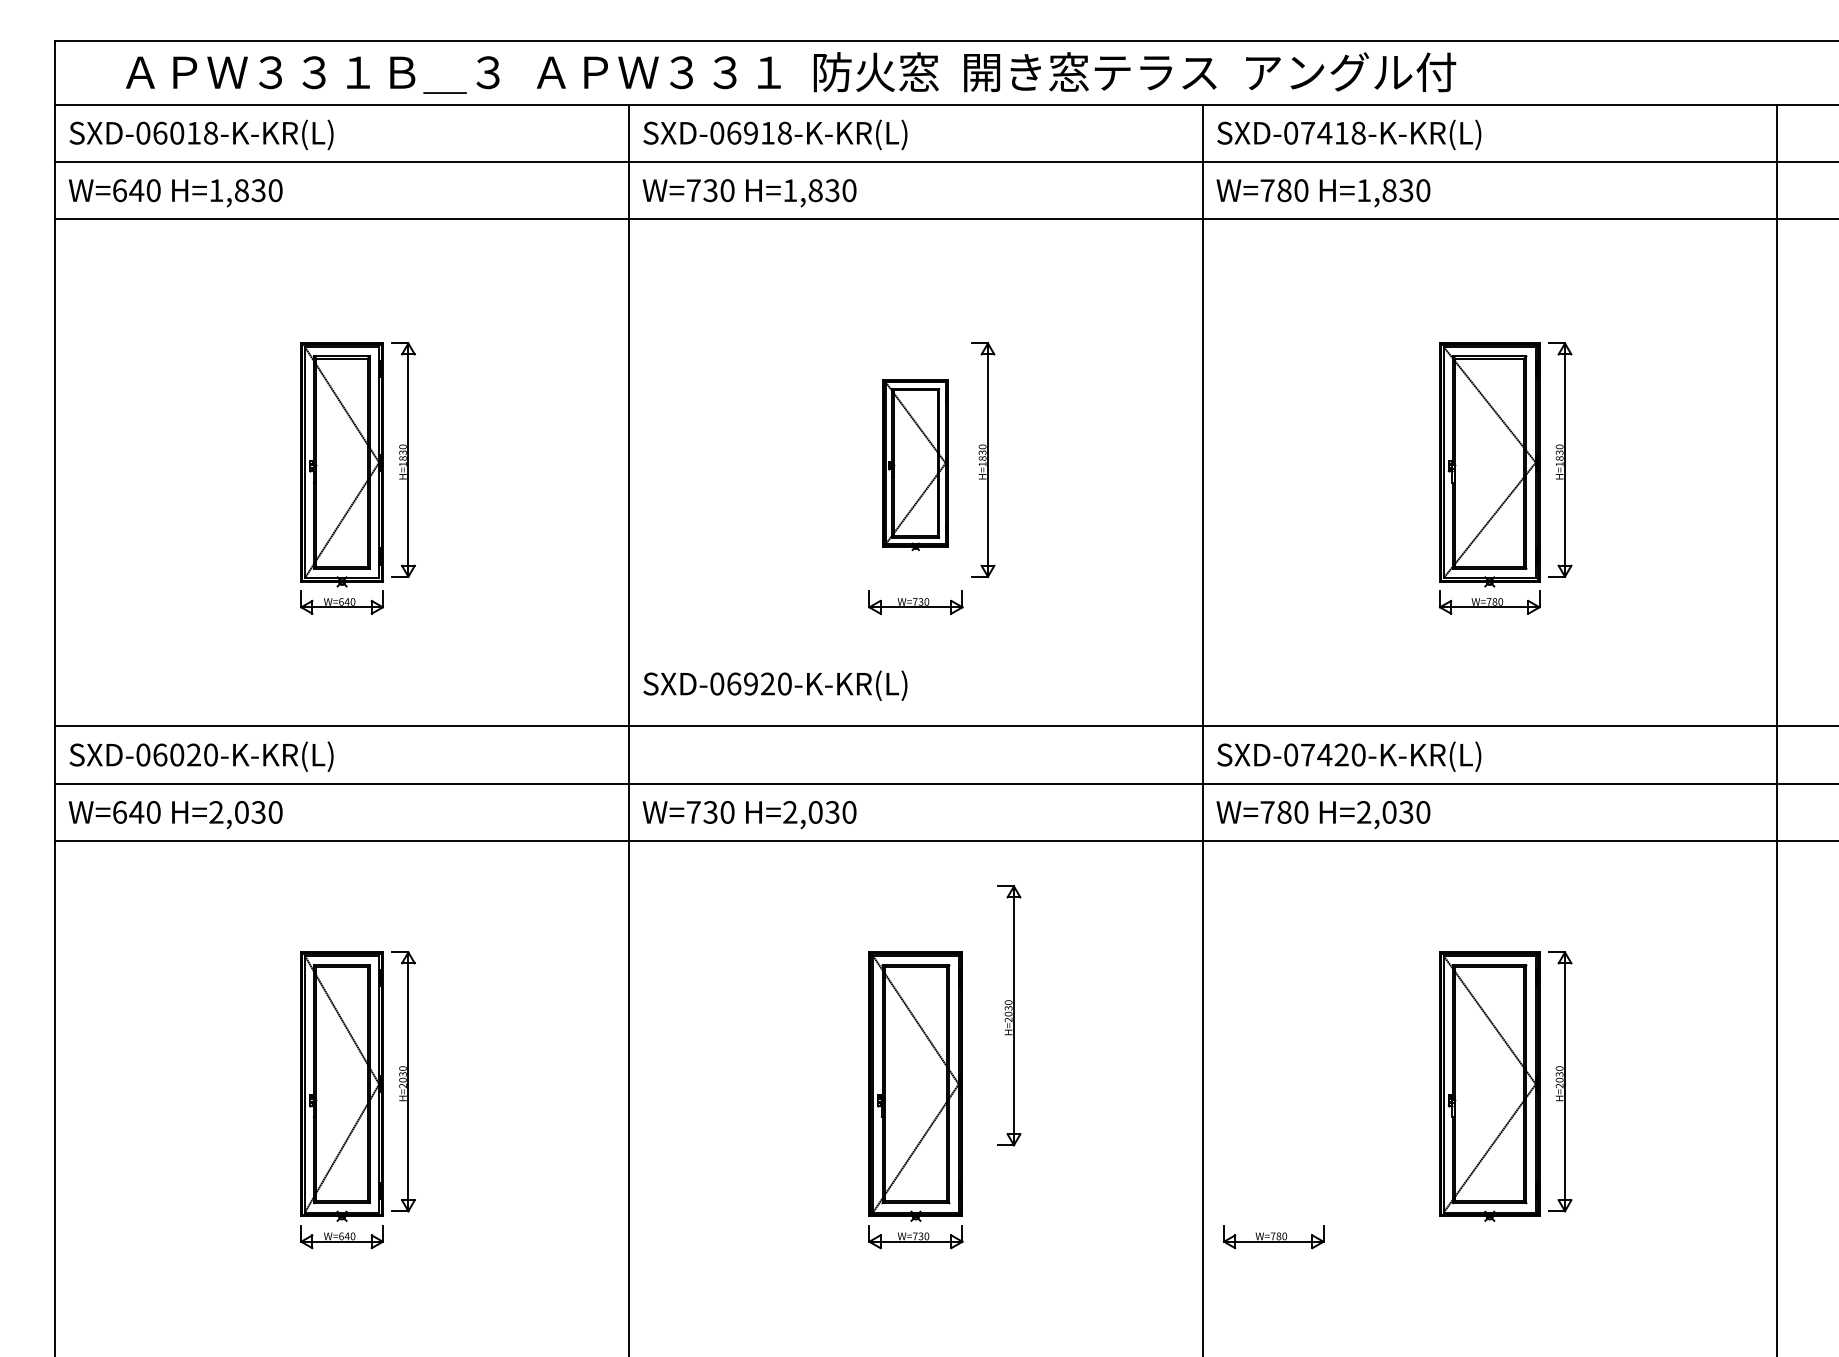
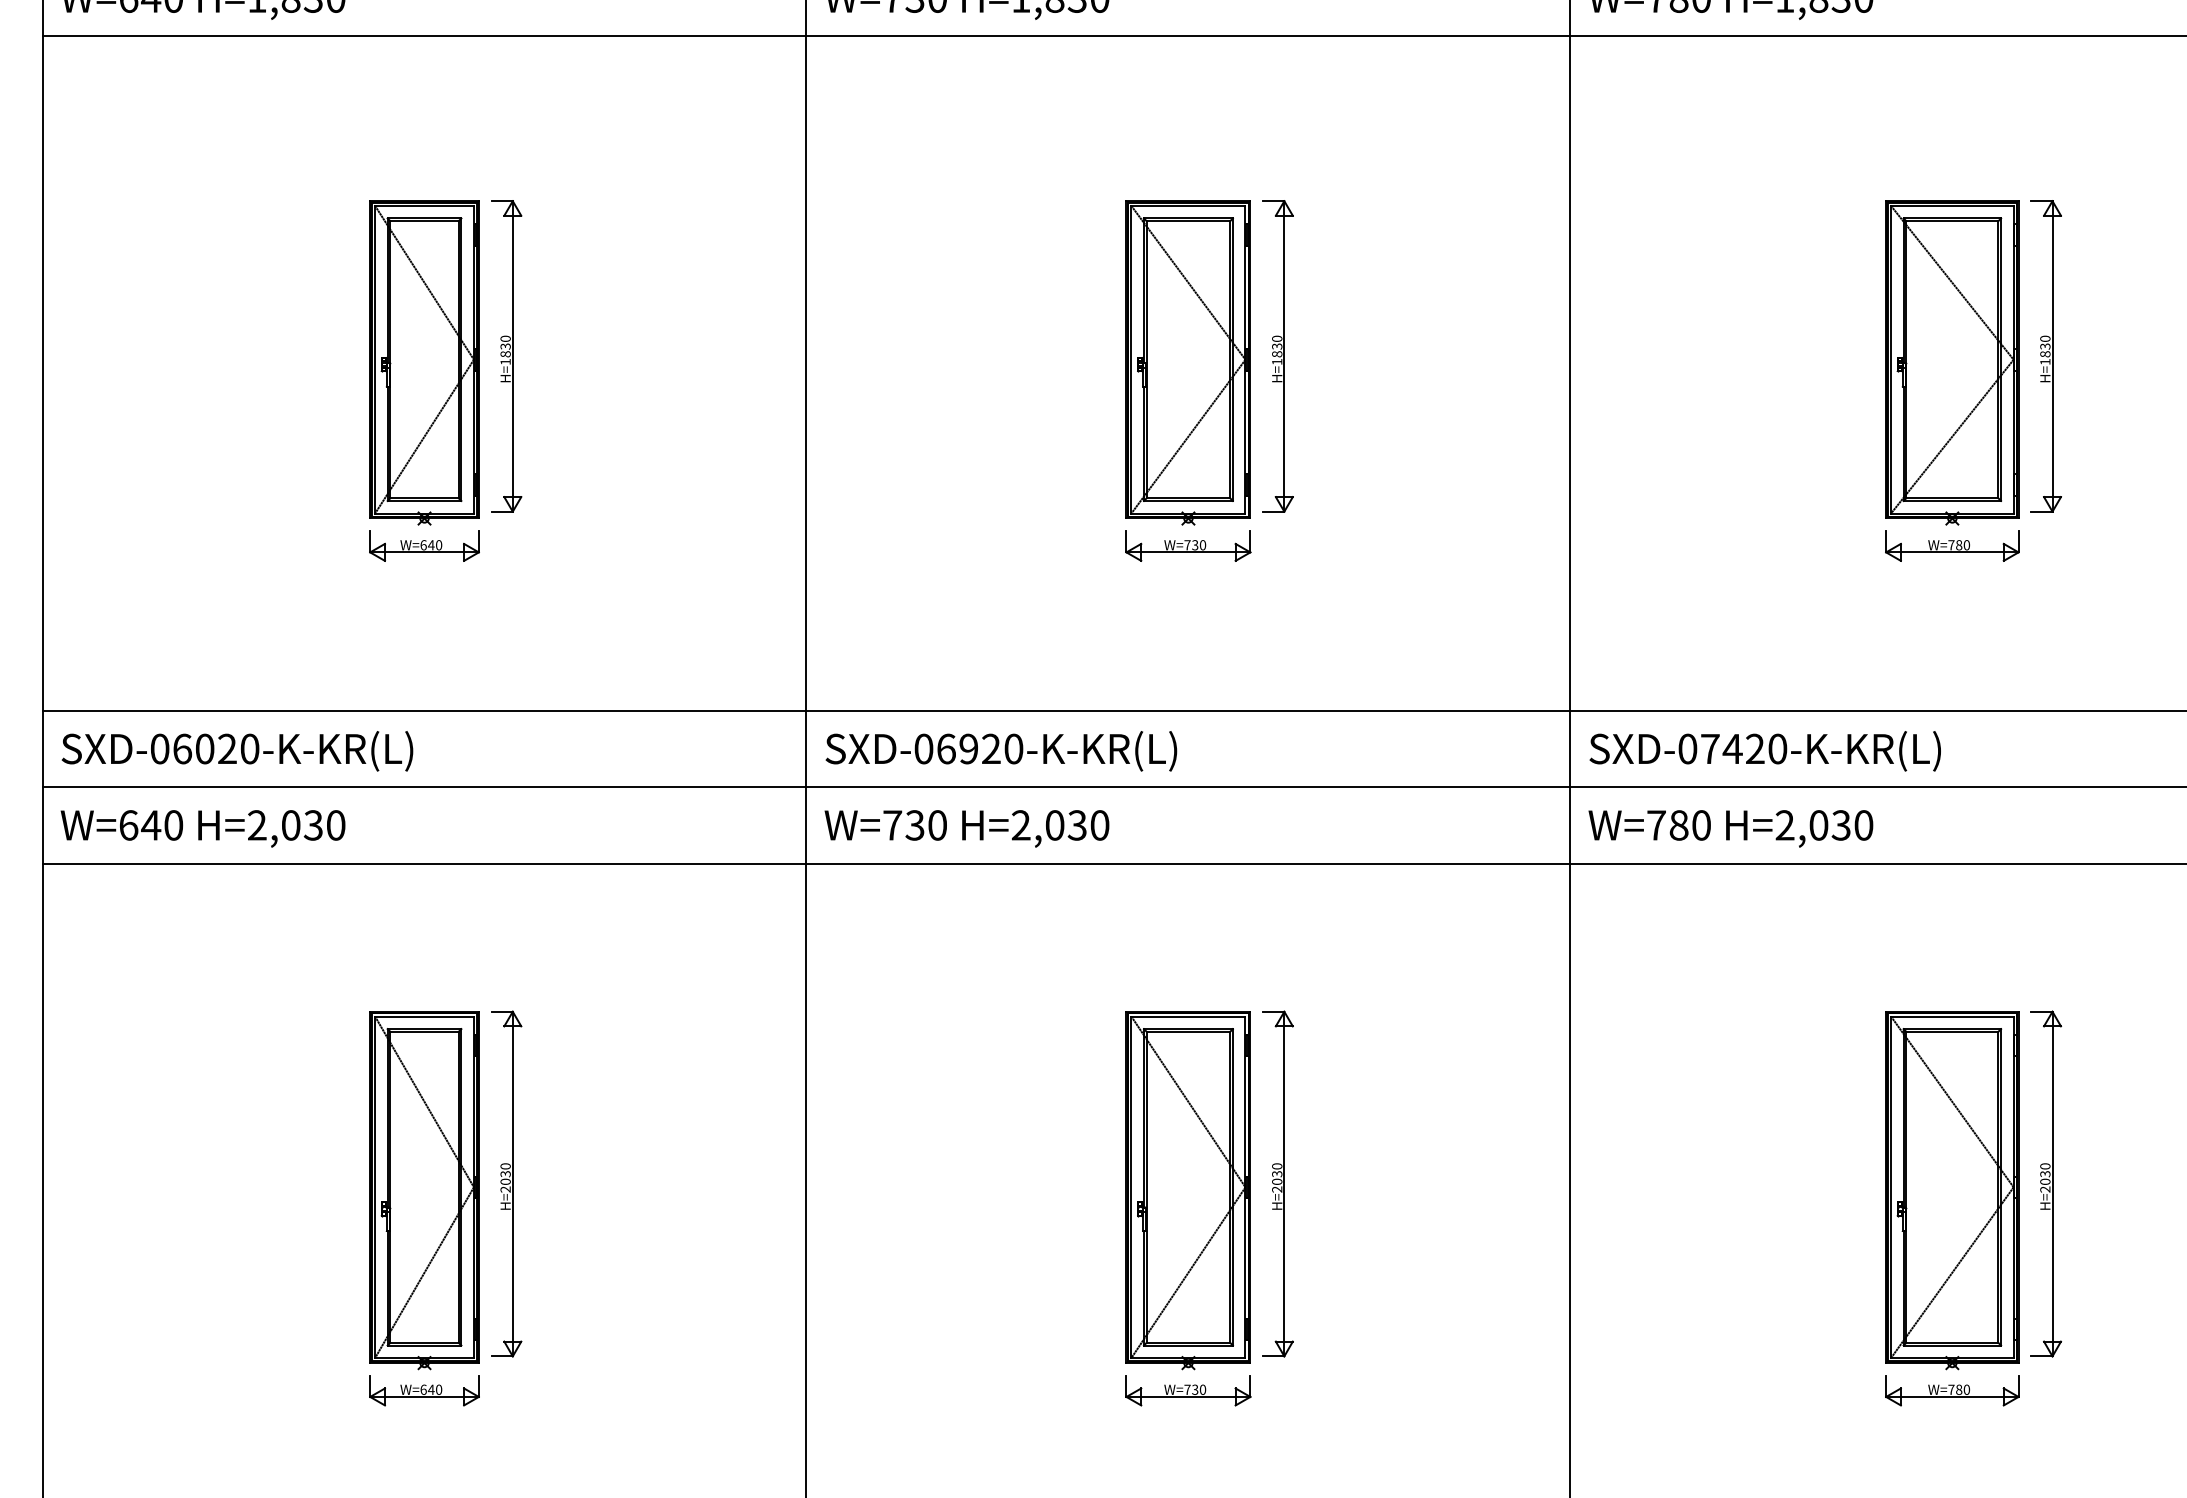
part: (915, 464) -> (1187, 362), size x1.43
text: (775, 685) -> (1001, 750), moved
part: (1009, 1015) -> (1278, 1183), moved
part: (1273, 1237) -> (1951, 1391), moved

